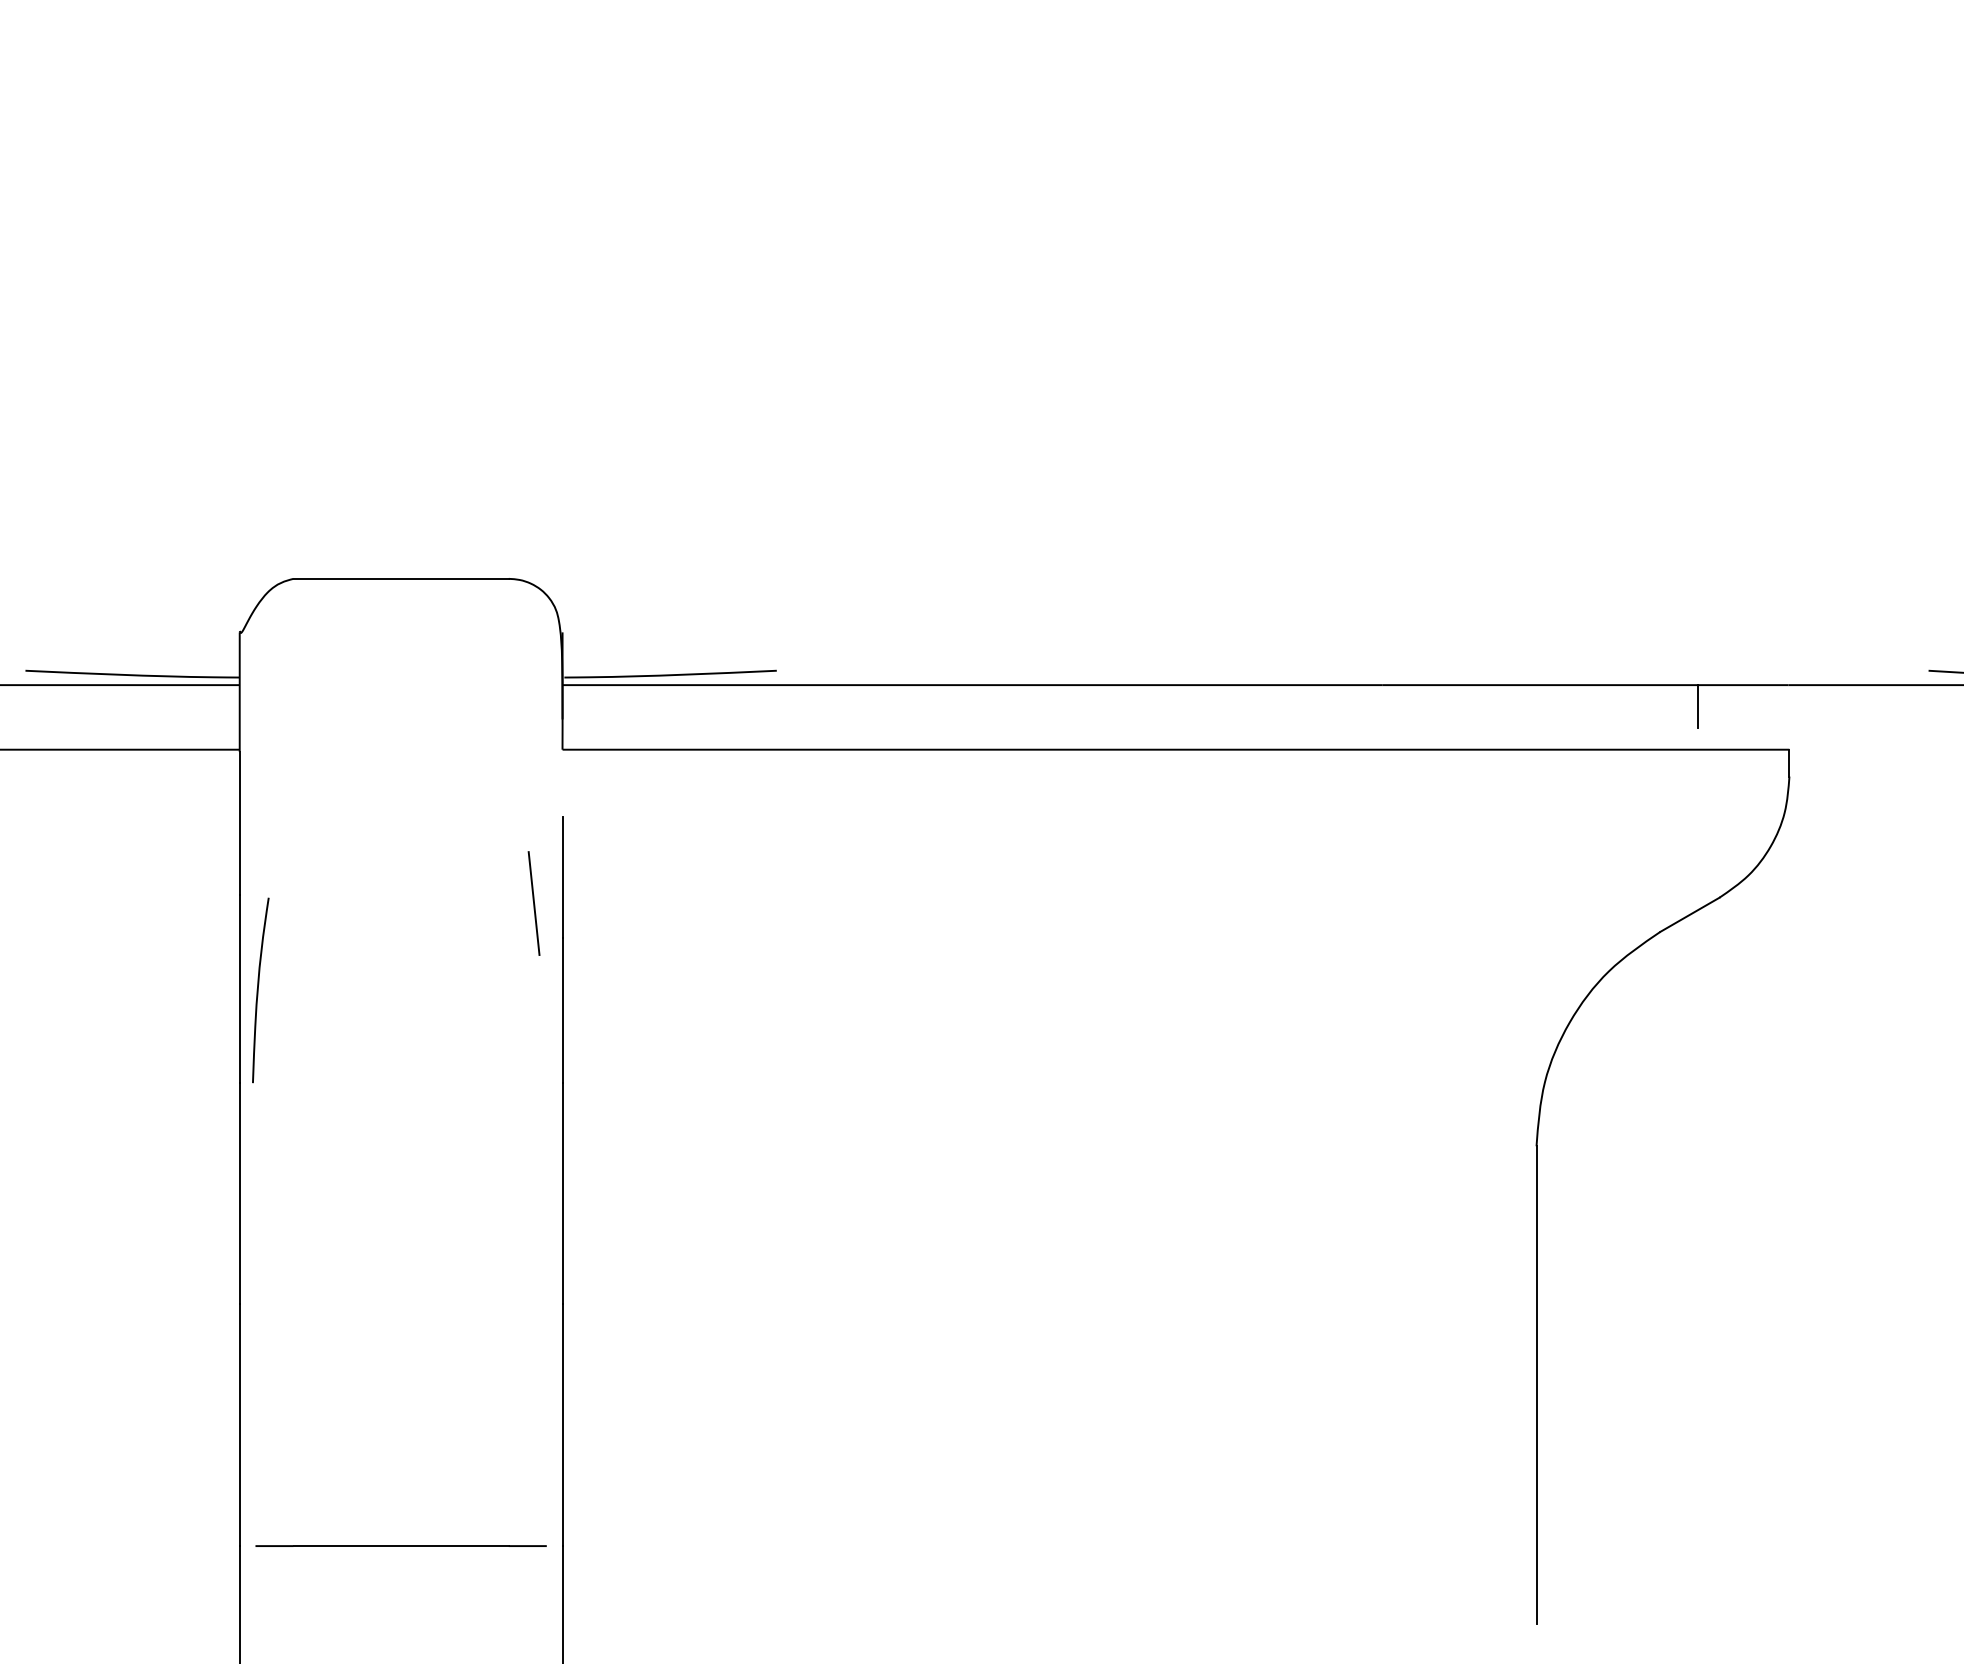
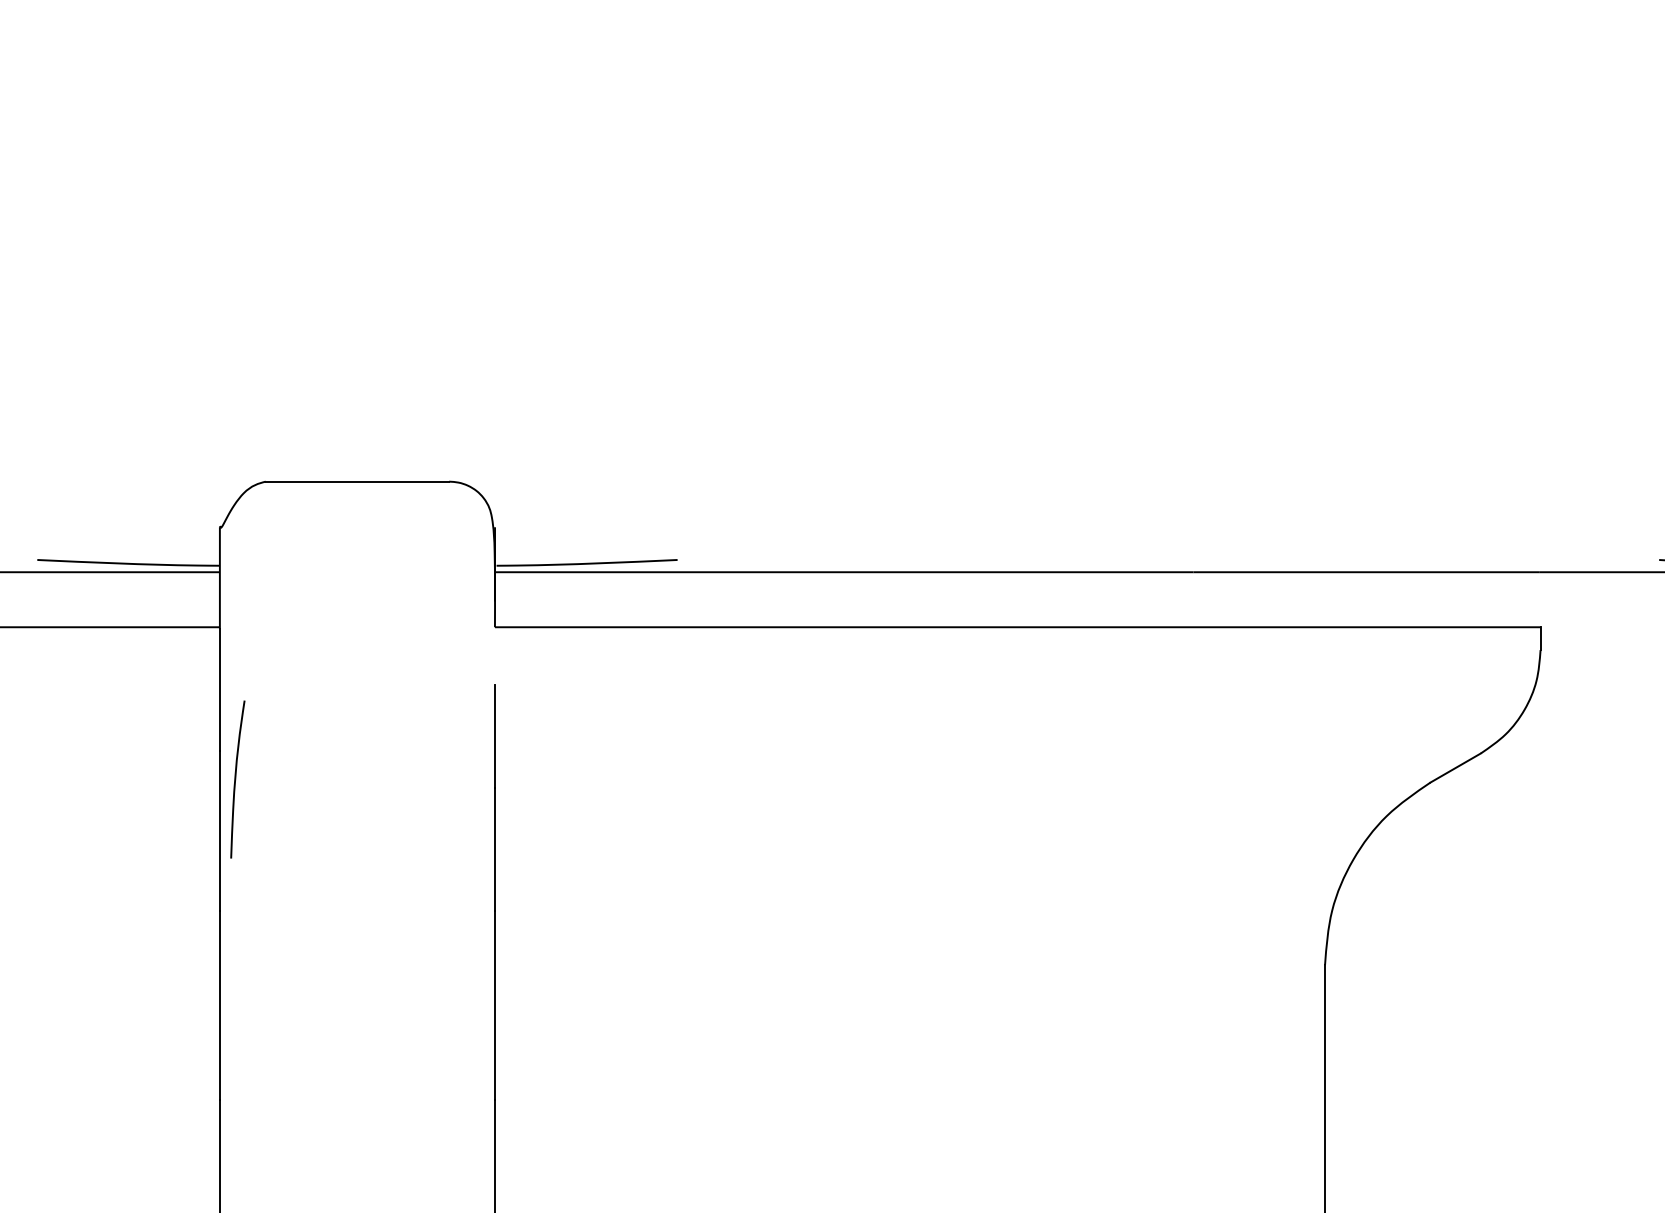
line: (1697, 706) -> (1462, 590), removed
line: (533, 903) -> (470, 758), removed
curve: (258, 990) -> (235, 779), moved

